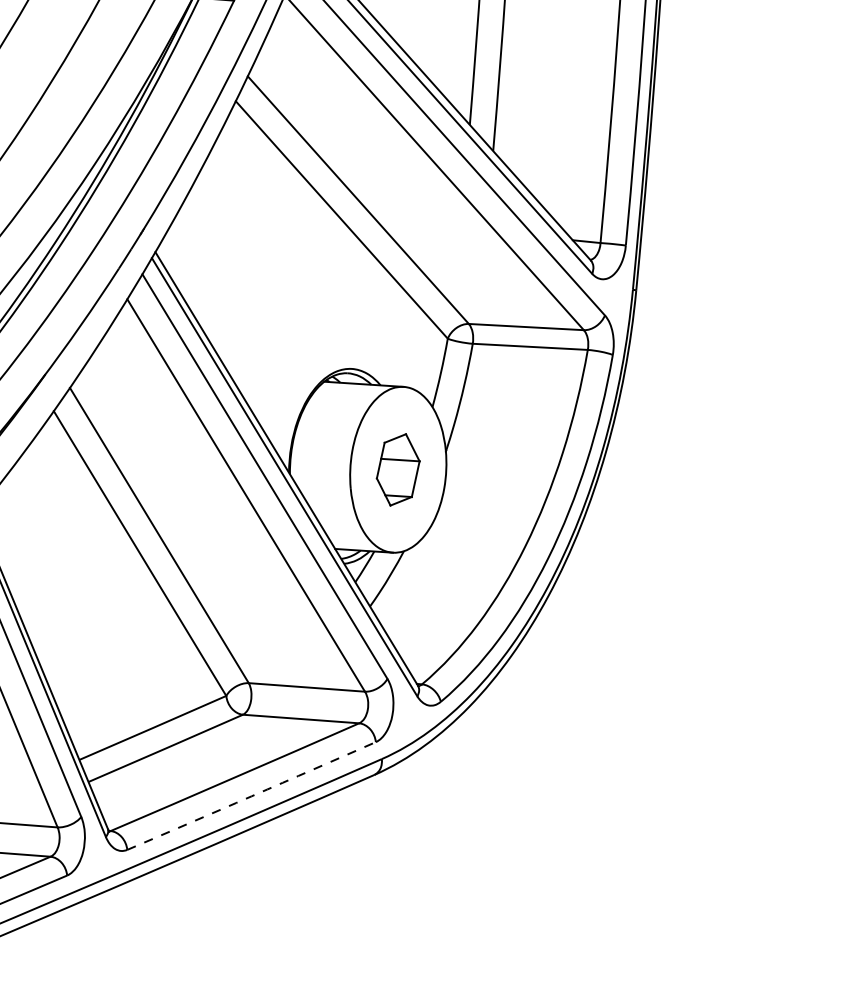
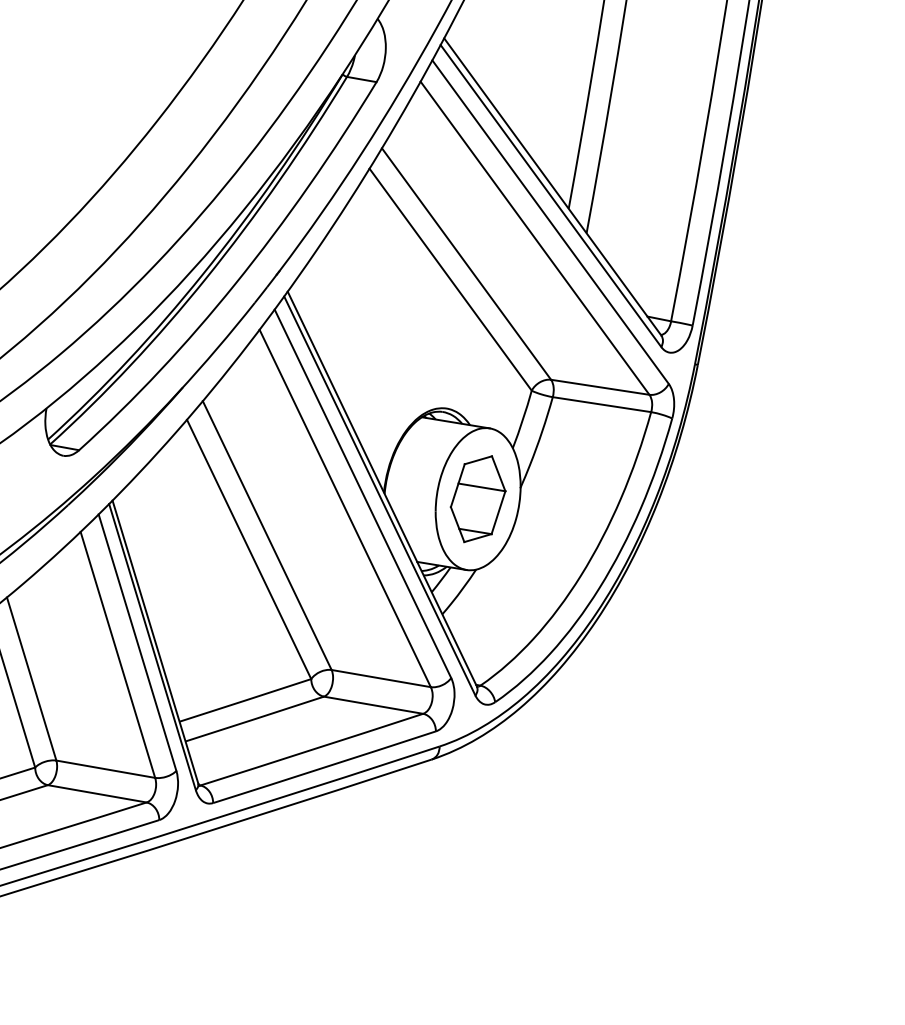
part: (397, 470) -> (477, 499), size x1.43
arc: (251, 796) -> (324, 767), dashed -> solid

